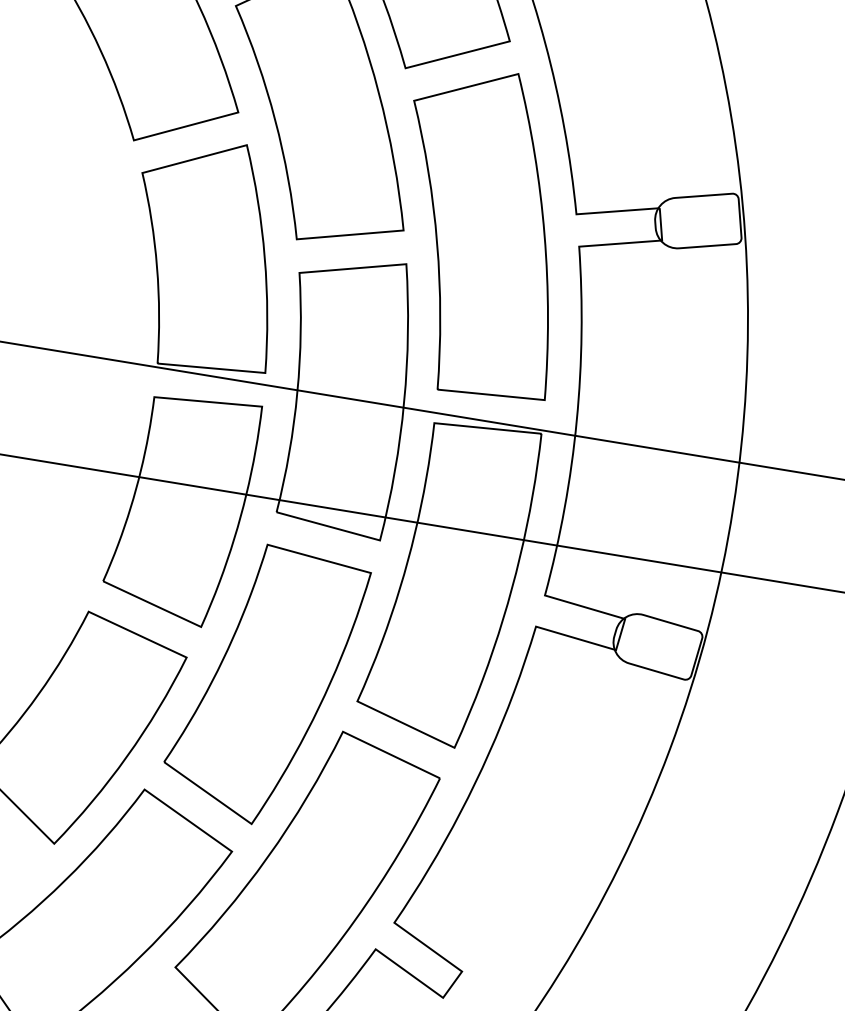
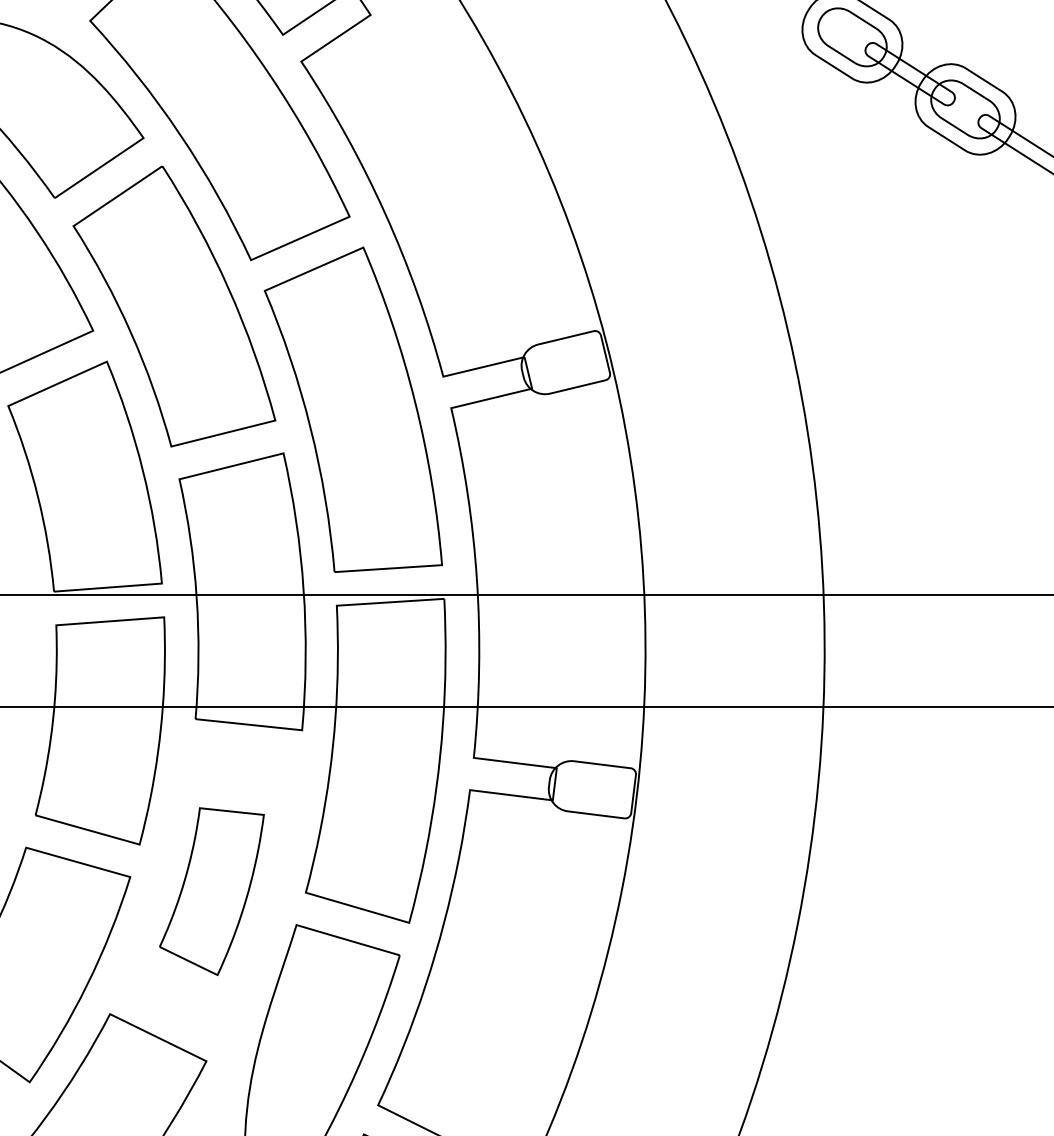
part: (264, 684) -> (211, 891), size x0.6

